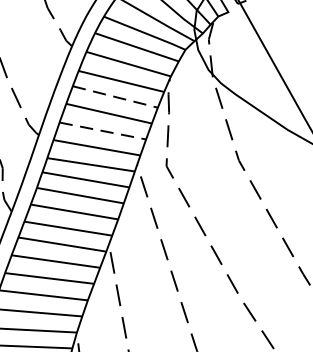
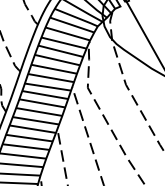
line: (116, 97) -> (61, 51), dashed -> solid
line: (103, 131) -> (54, 69), dashed -> solid

